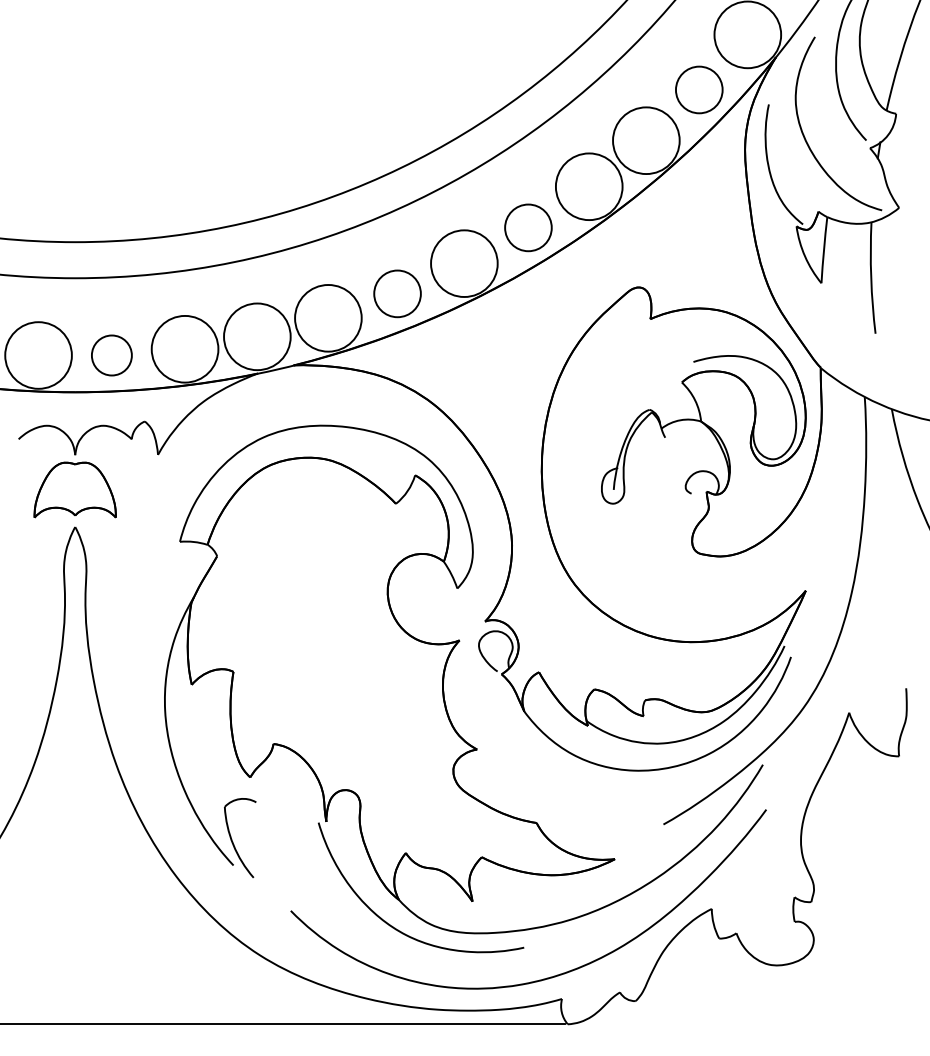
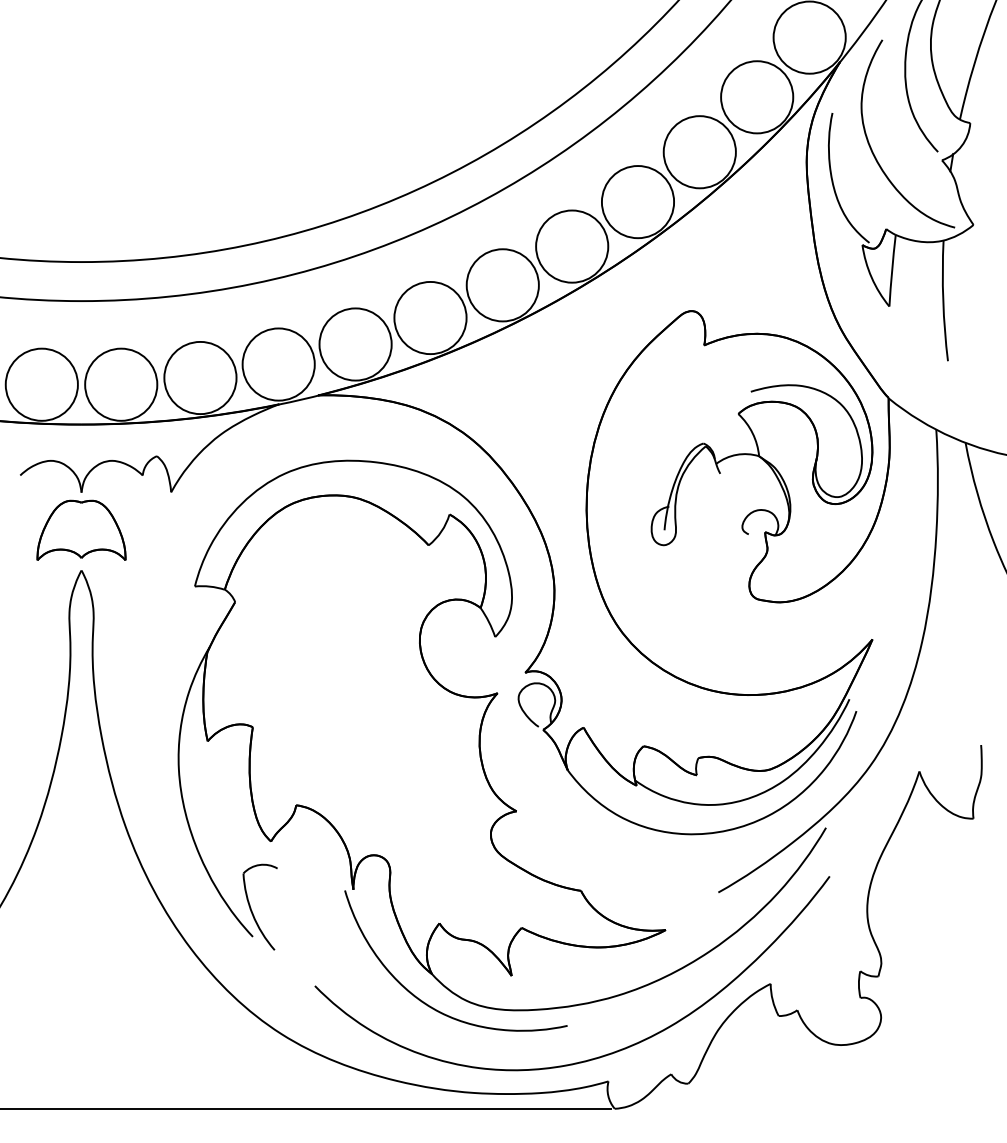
circle: (698, 89) -> (756, 96), size x1.43
circle: (528, 227) -> (572, 246), size x1.43
circle: (397, 293) -> (430, 317), size x1.43
circle: (111, 355) -> (120, 384), size x1.67

